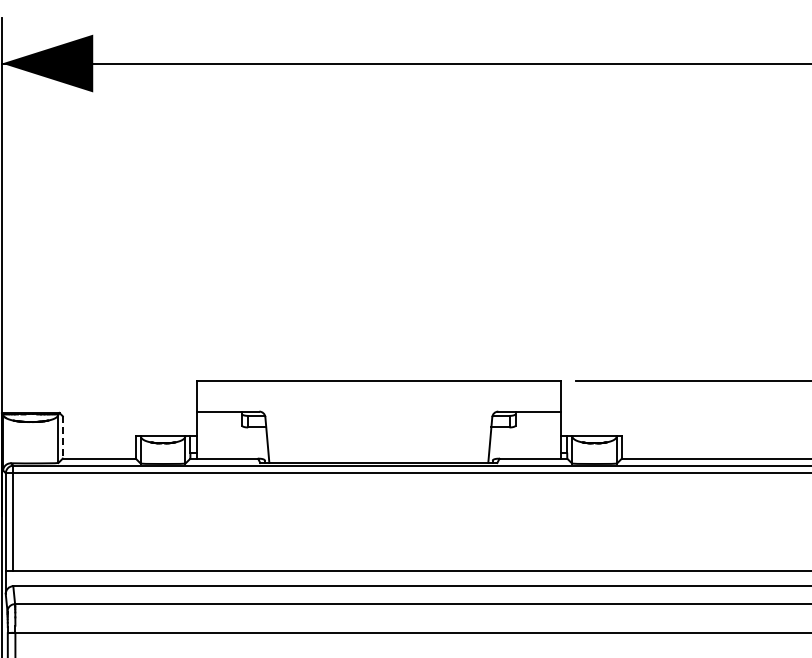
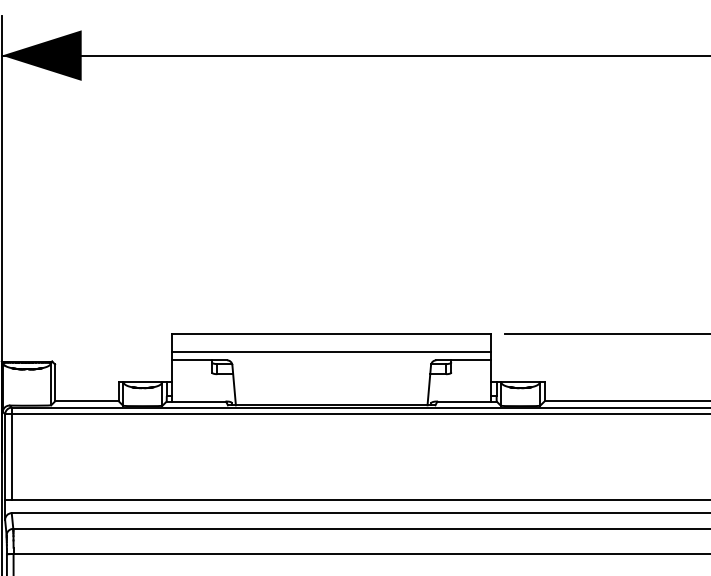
line: (378, 402) -> (331, 352), added
line: (62, 437) -> (54, 382), dashed -> solid

